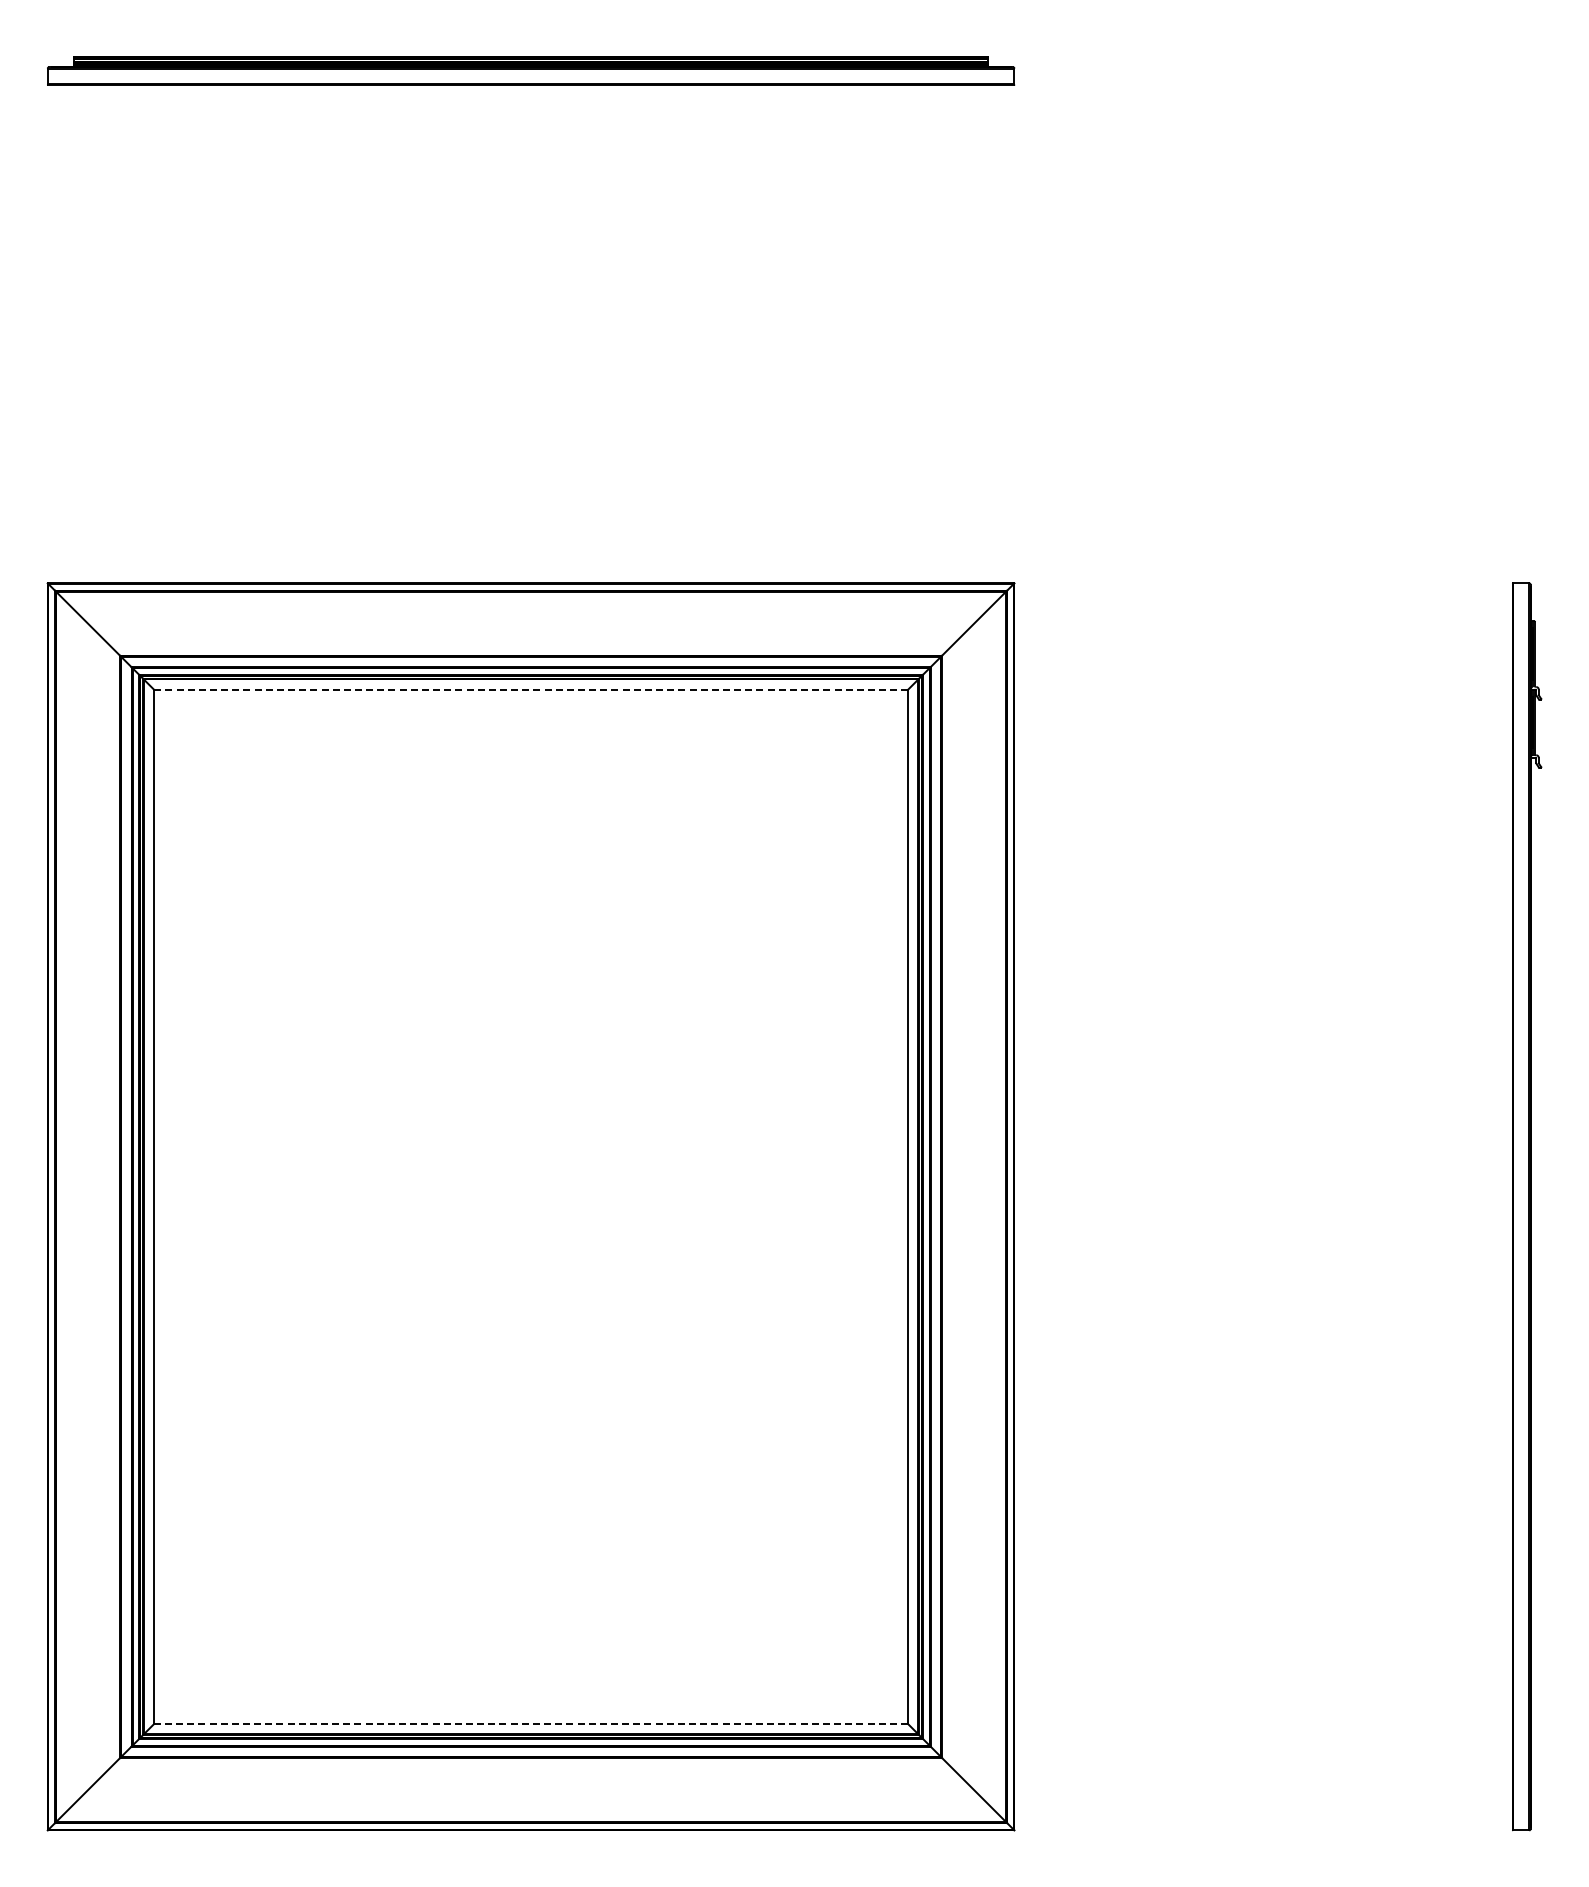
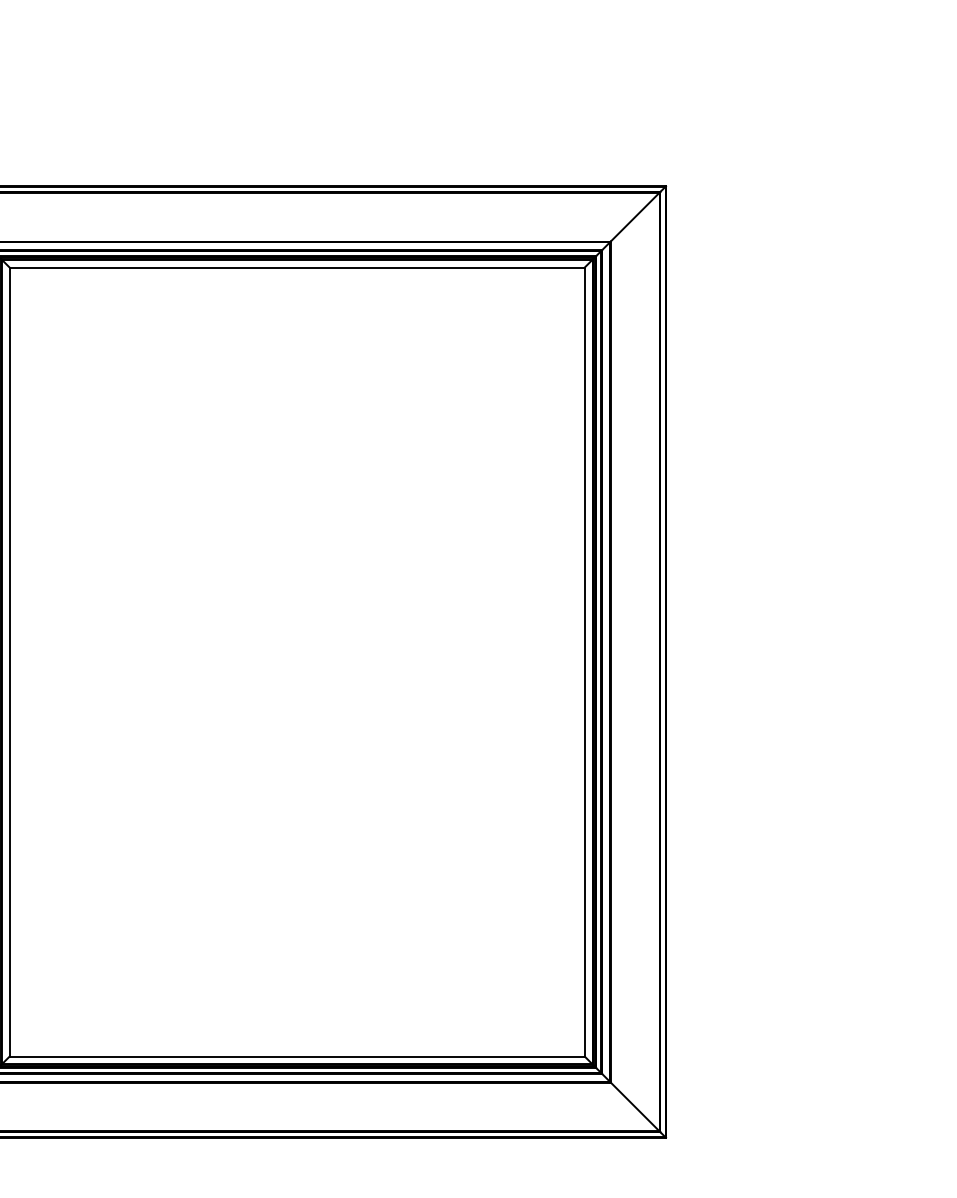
line: (531, 689) -> (297, 267), dashed -> solid
line: (531, 1723) -> (297, 1056), dashed -> solid

